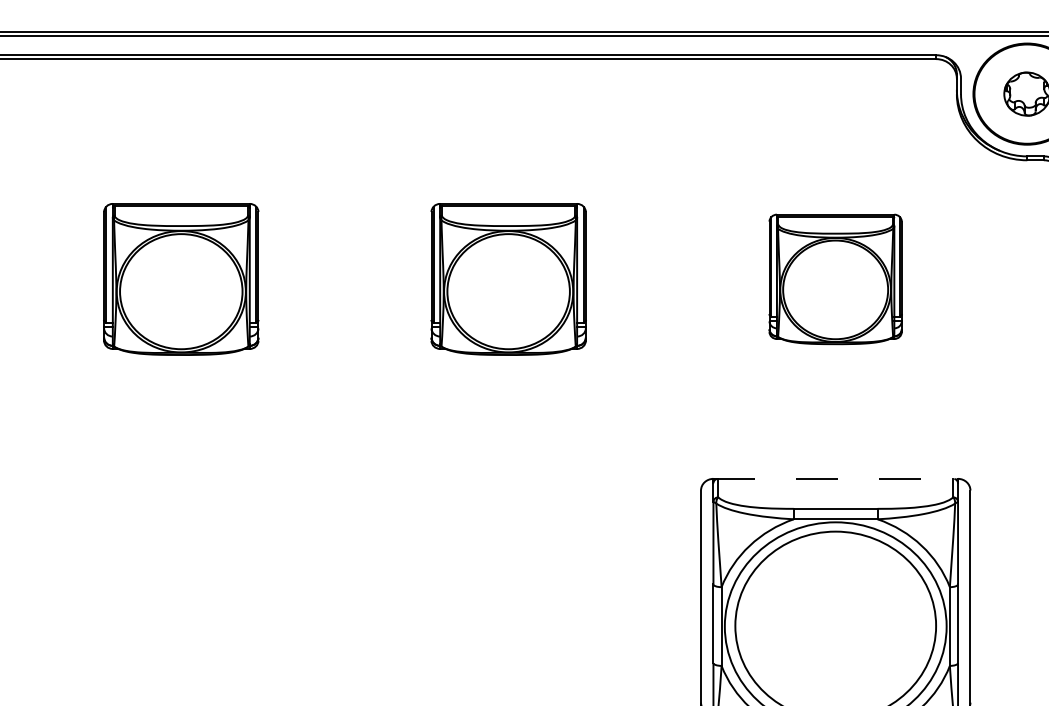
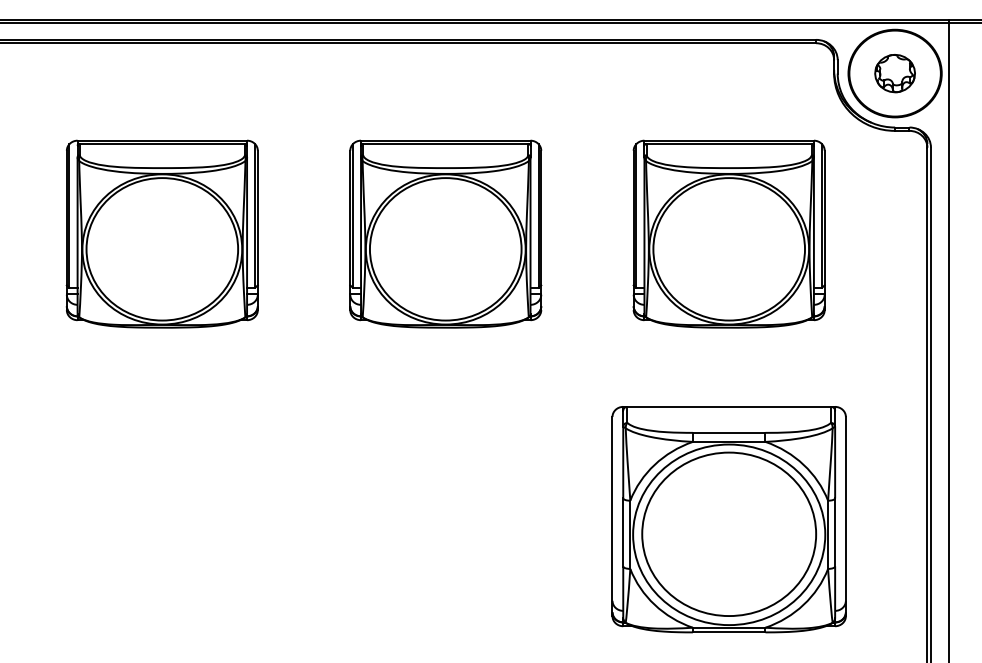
part: (180, 278) -> (161, 233), size x1.43
part: (508, 278) -> (445, 233), size x1.43
part: (834, 278) -> (728, 233), size x1.67
line: (836, 478) -> (729, 406), dashed -> solid

